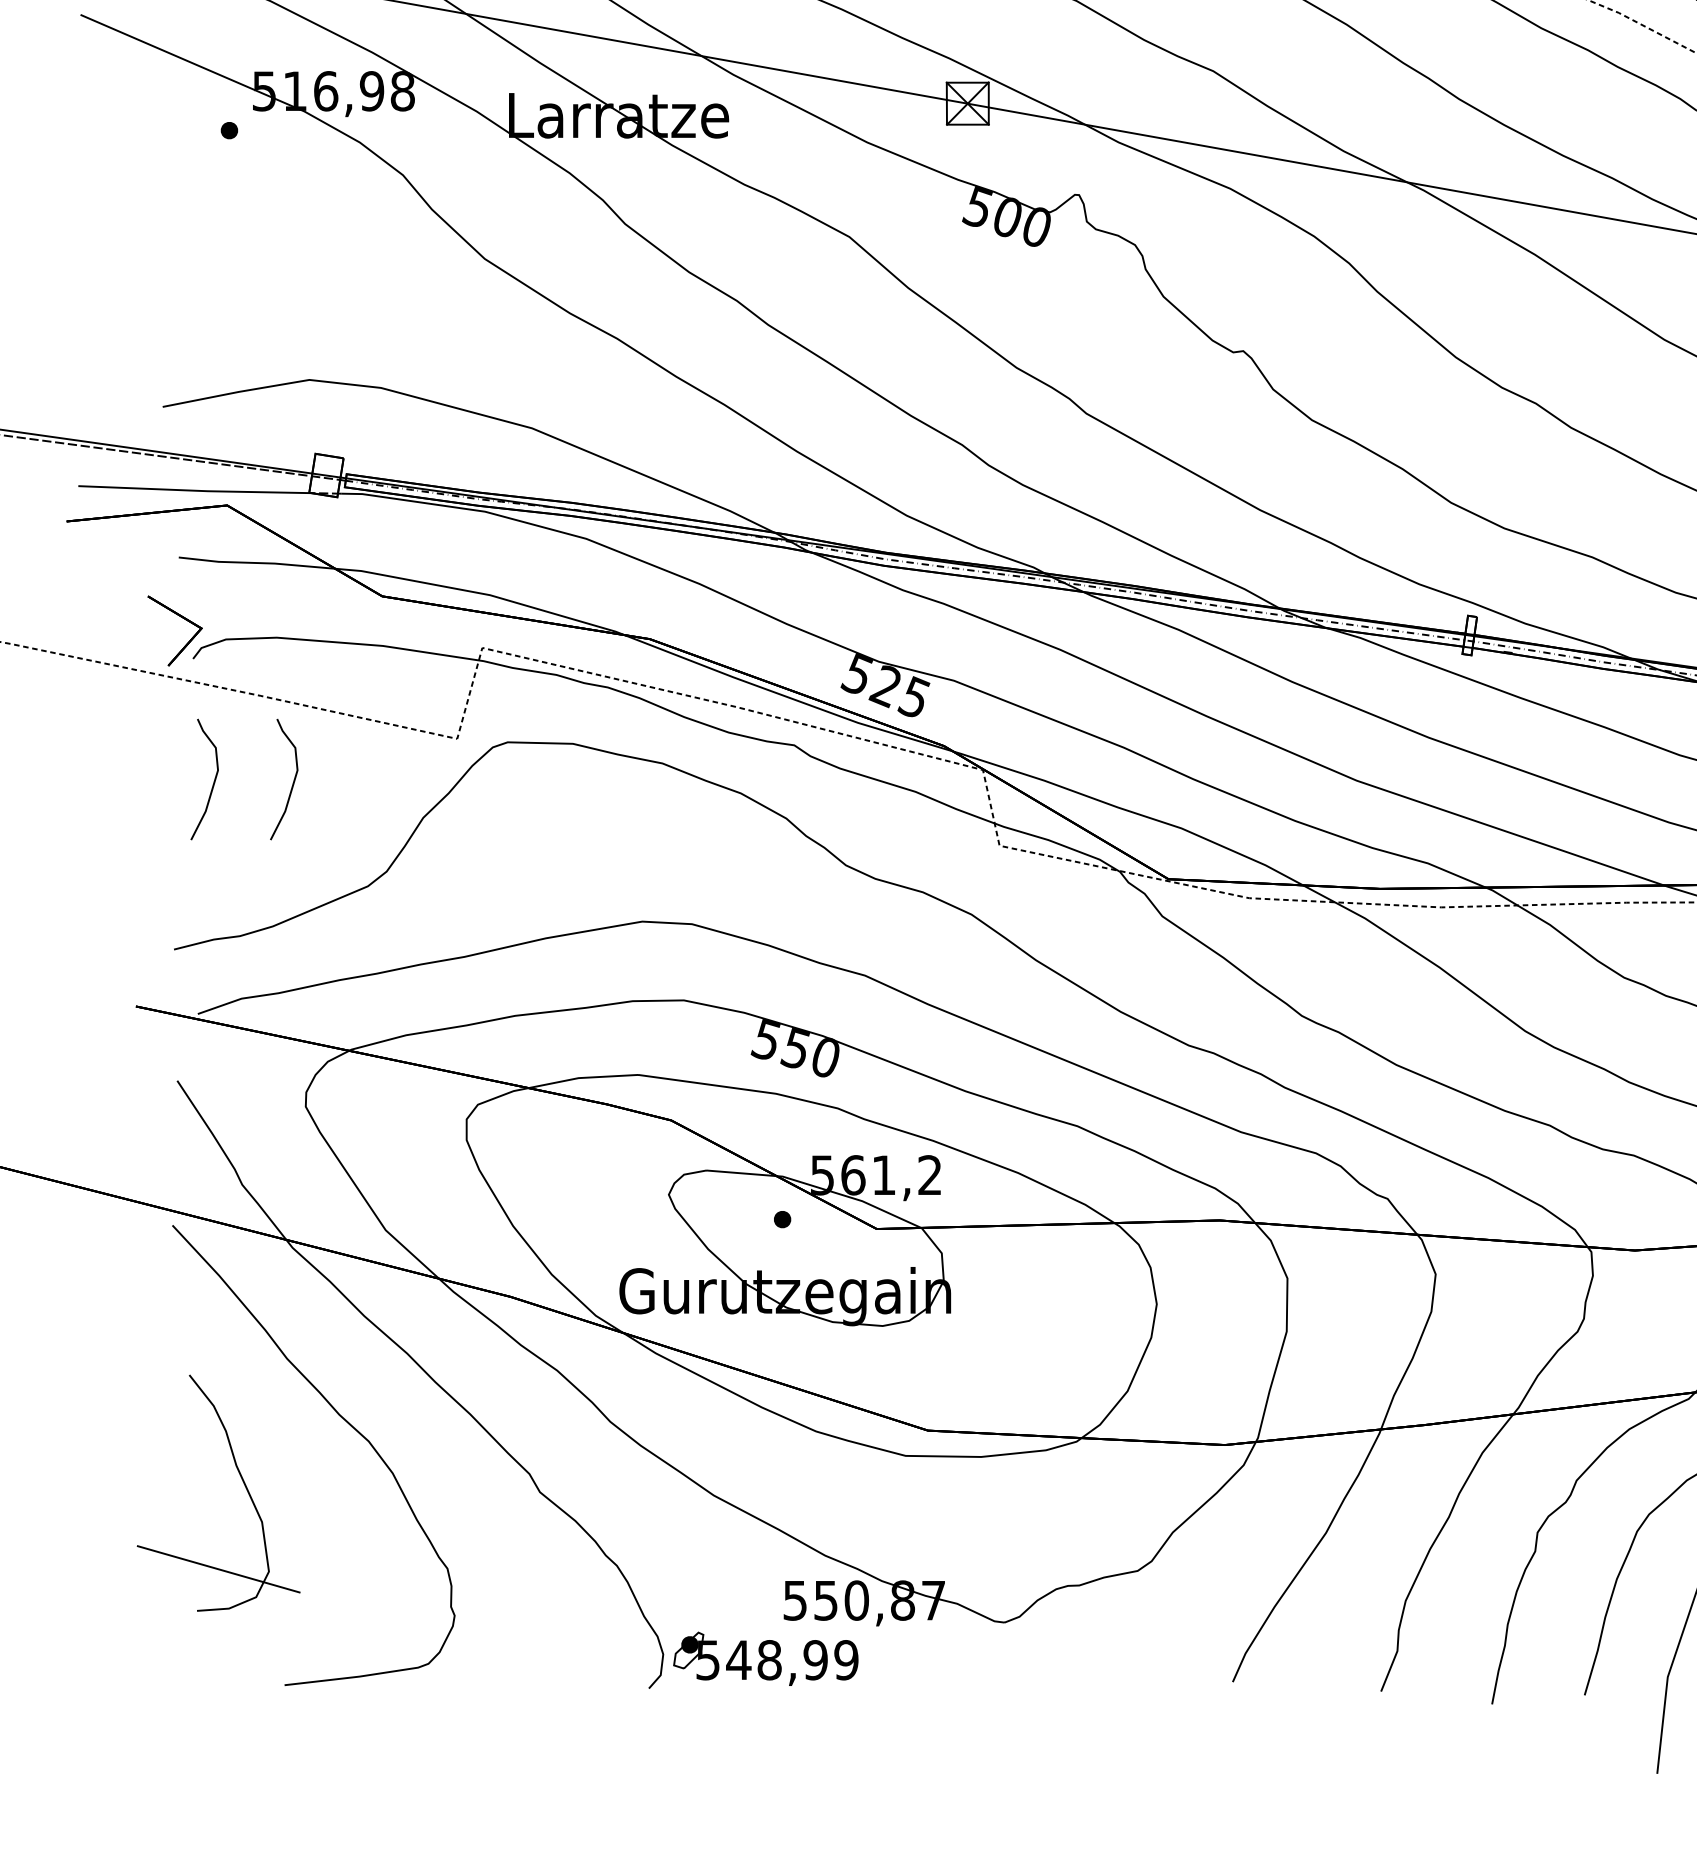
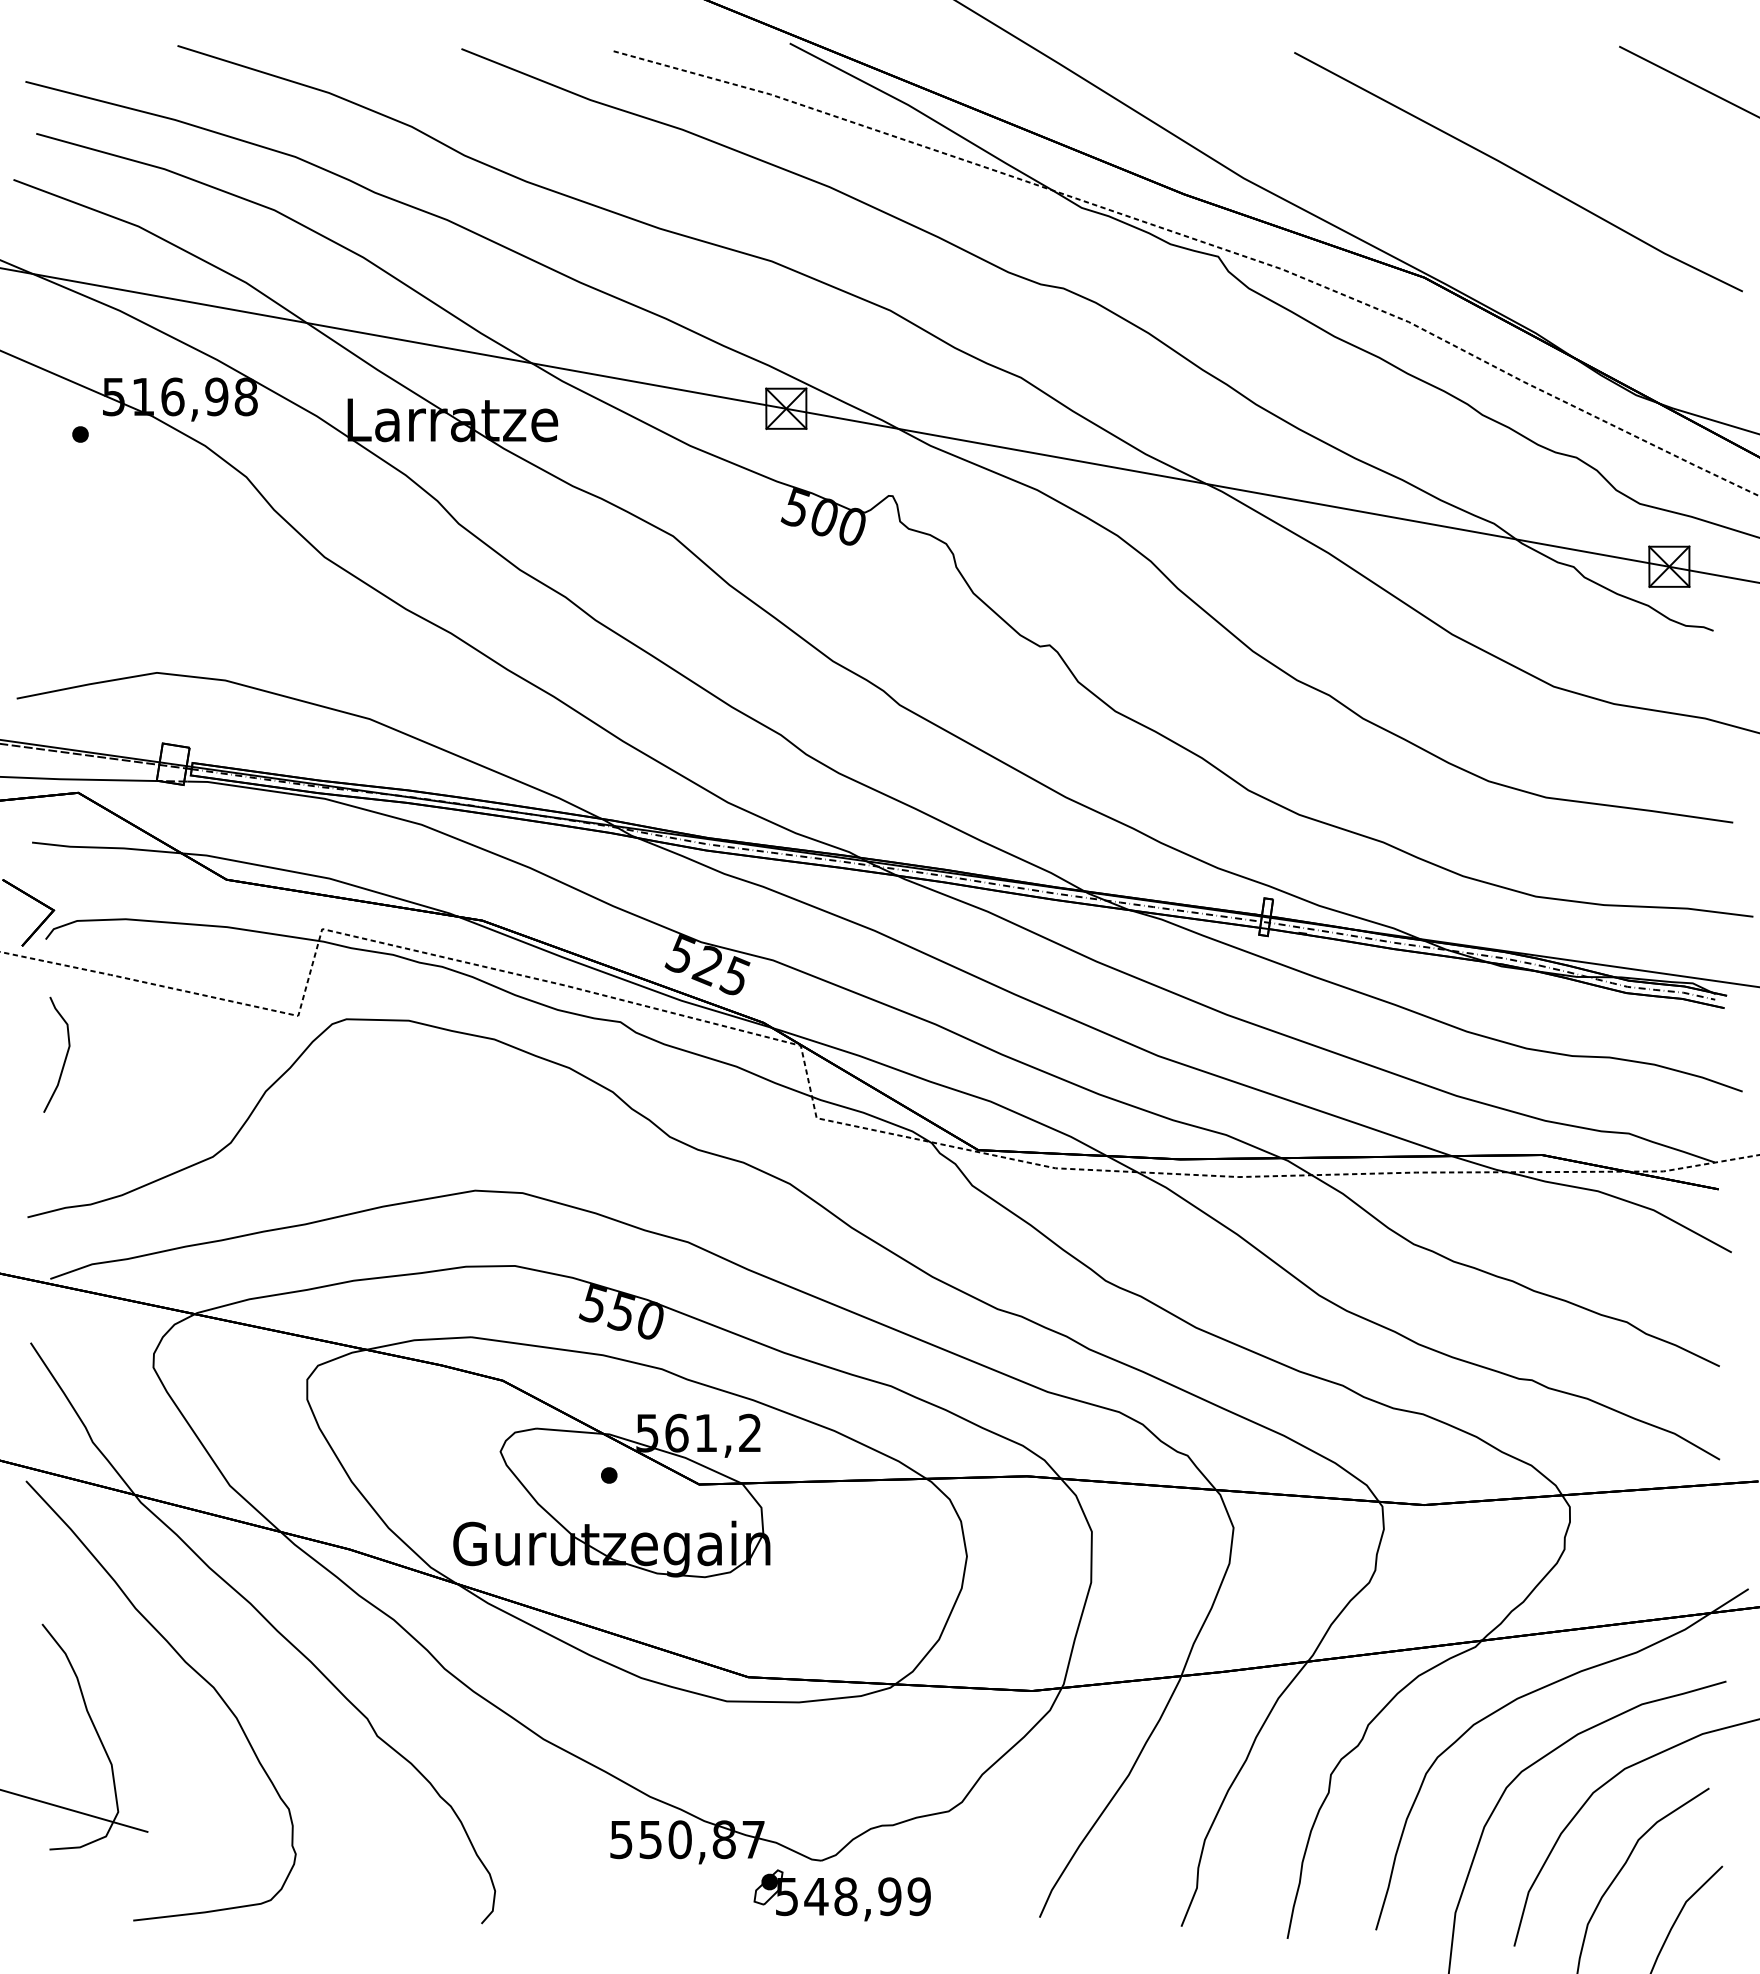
curve: (292, 783) -> (140, 1058), removed
part: (765, 1658) -> (841, 1895), moved

